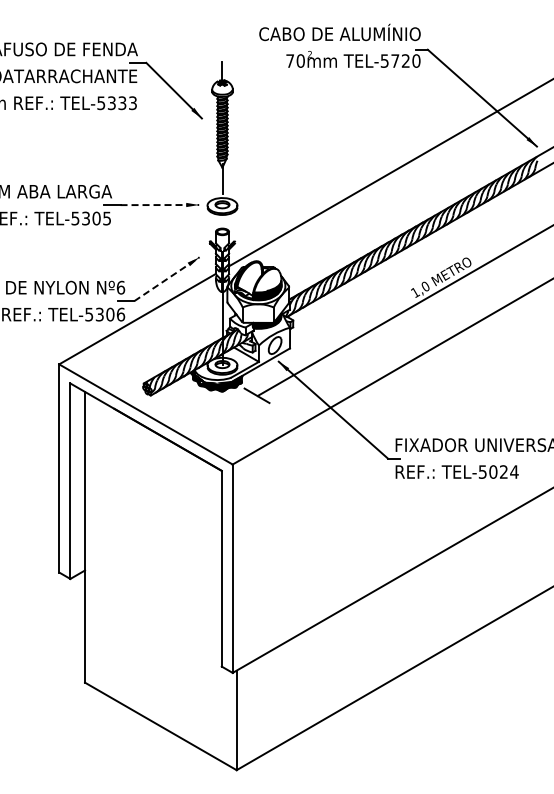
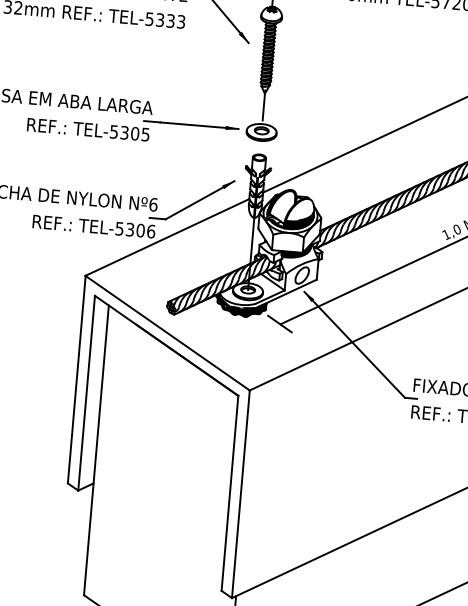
line: (160, 205) -> (199, 126), dashed -> solid
line: (167, 278) -> (200, 199), dashed -> solid

